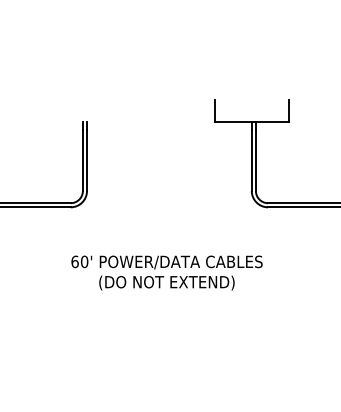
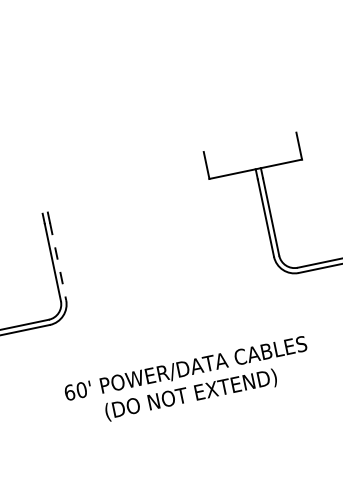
line: (87, 160) -> (58, 261), solid -> dashed

